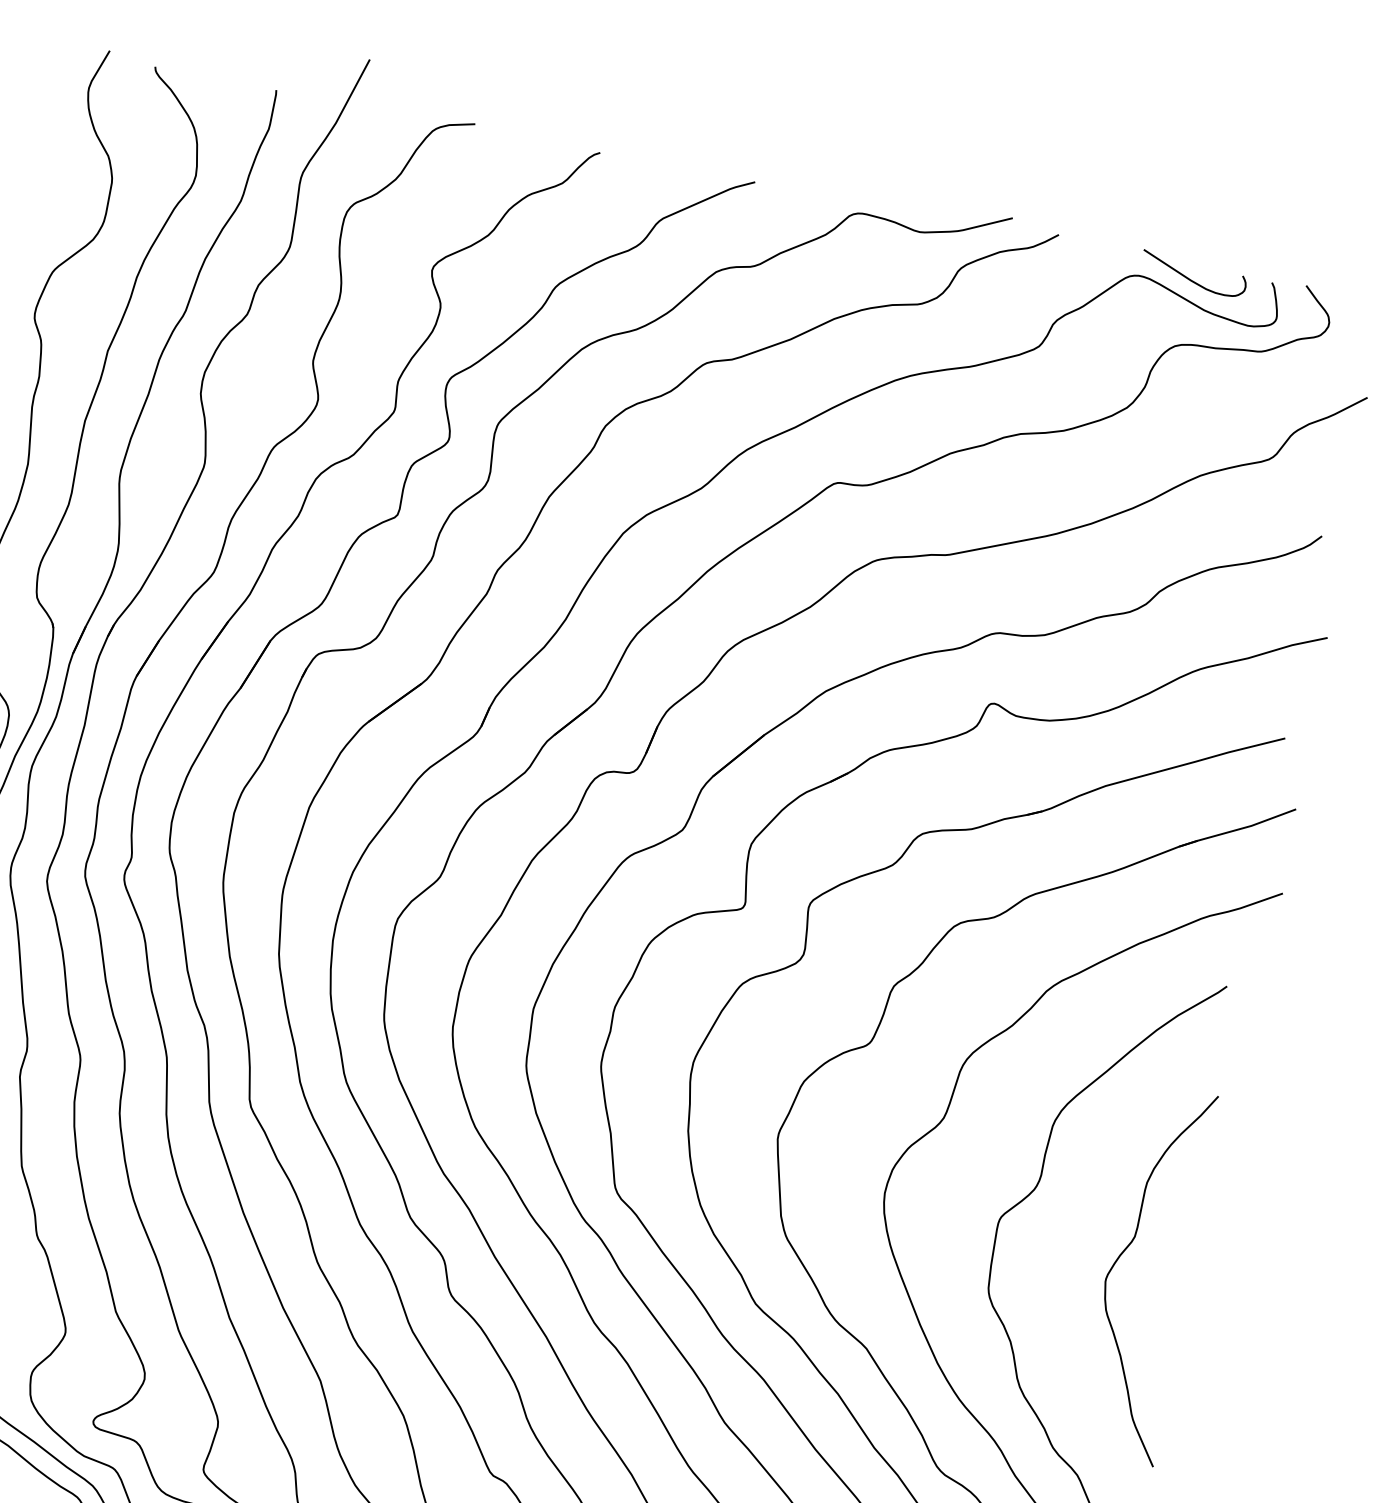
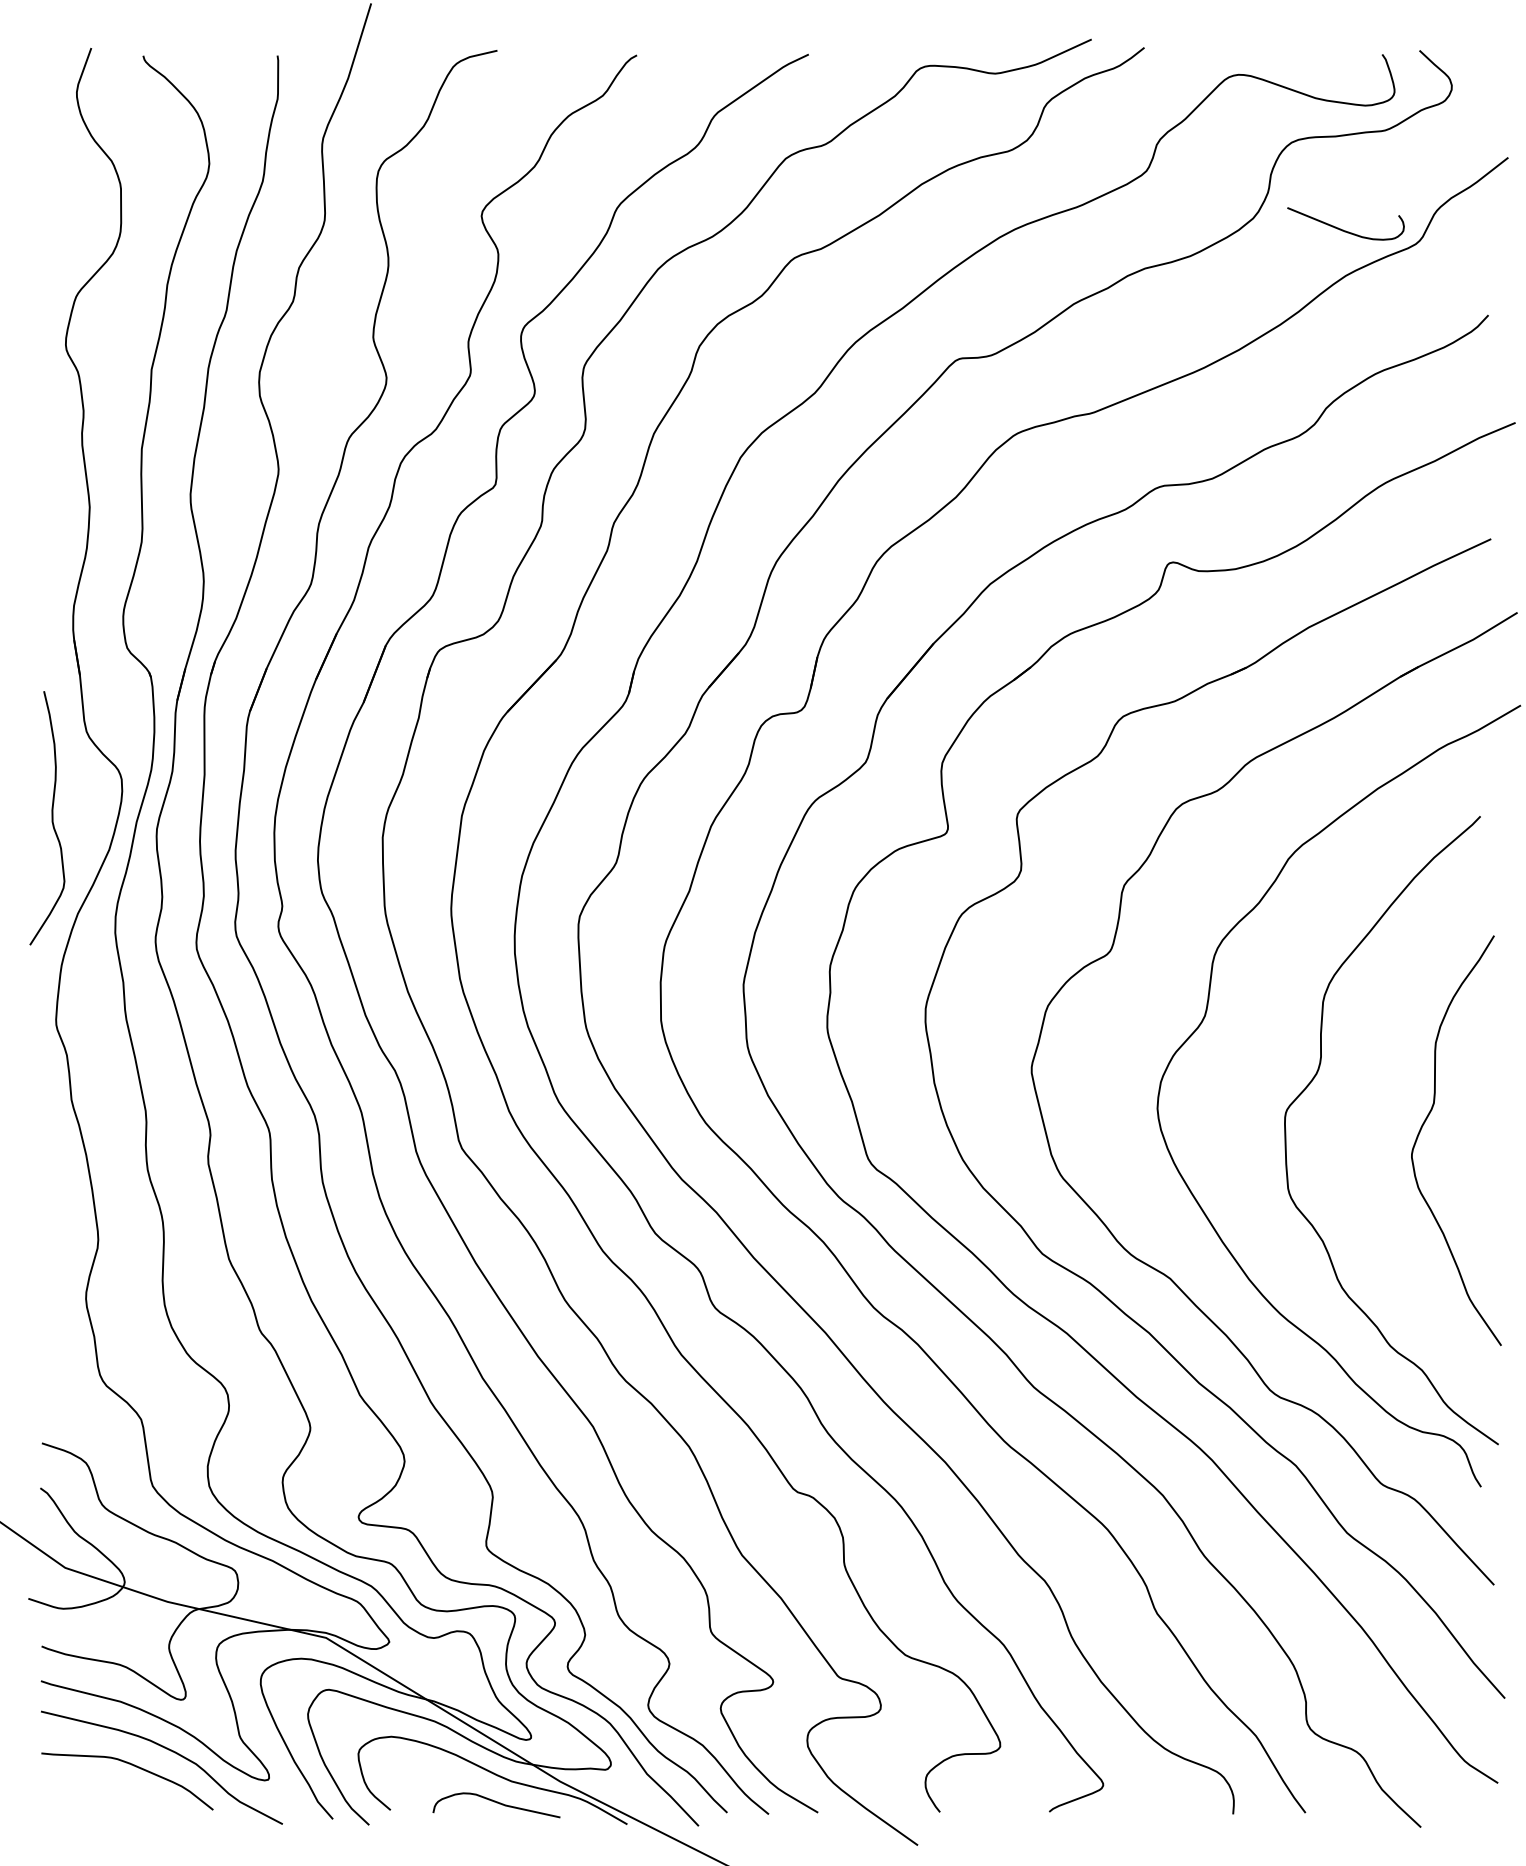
curve: (1190, 278) -> (1343, 229), moved

